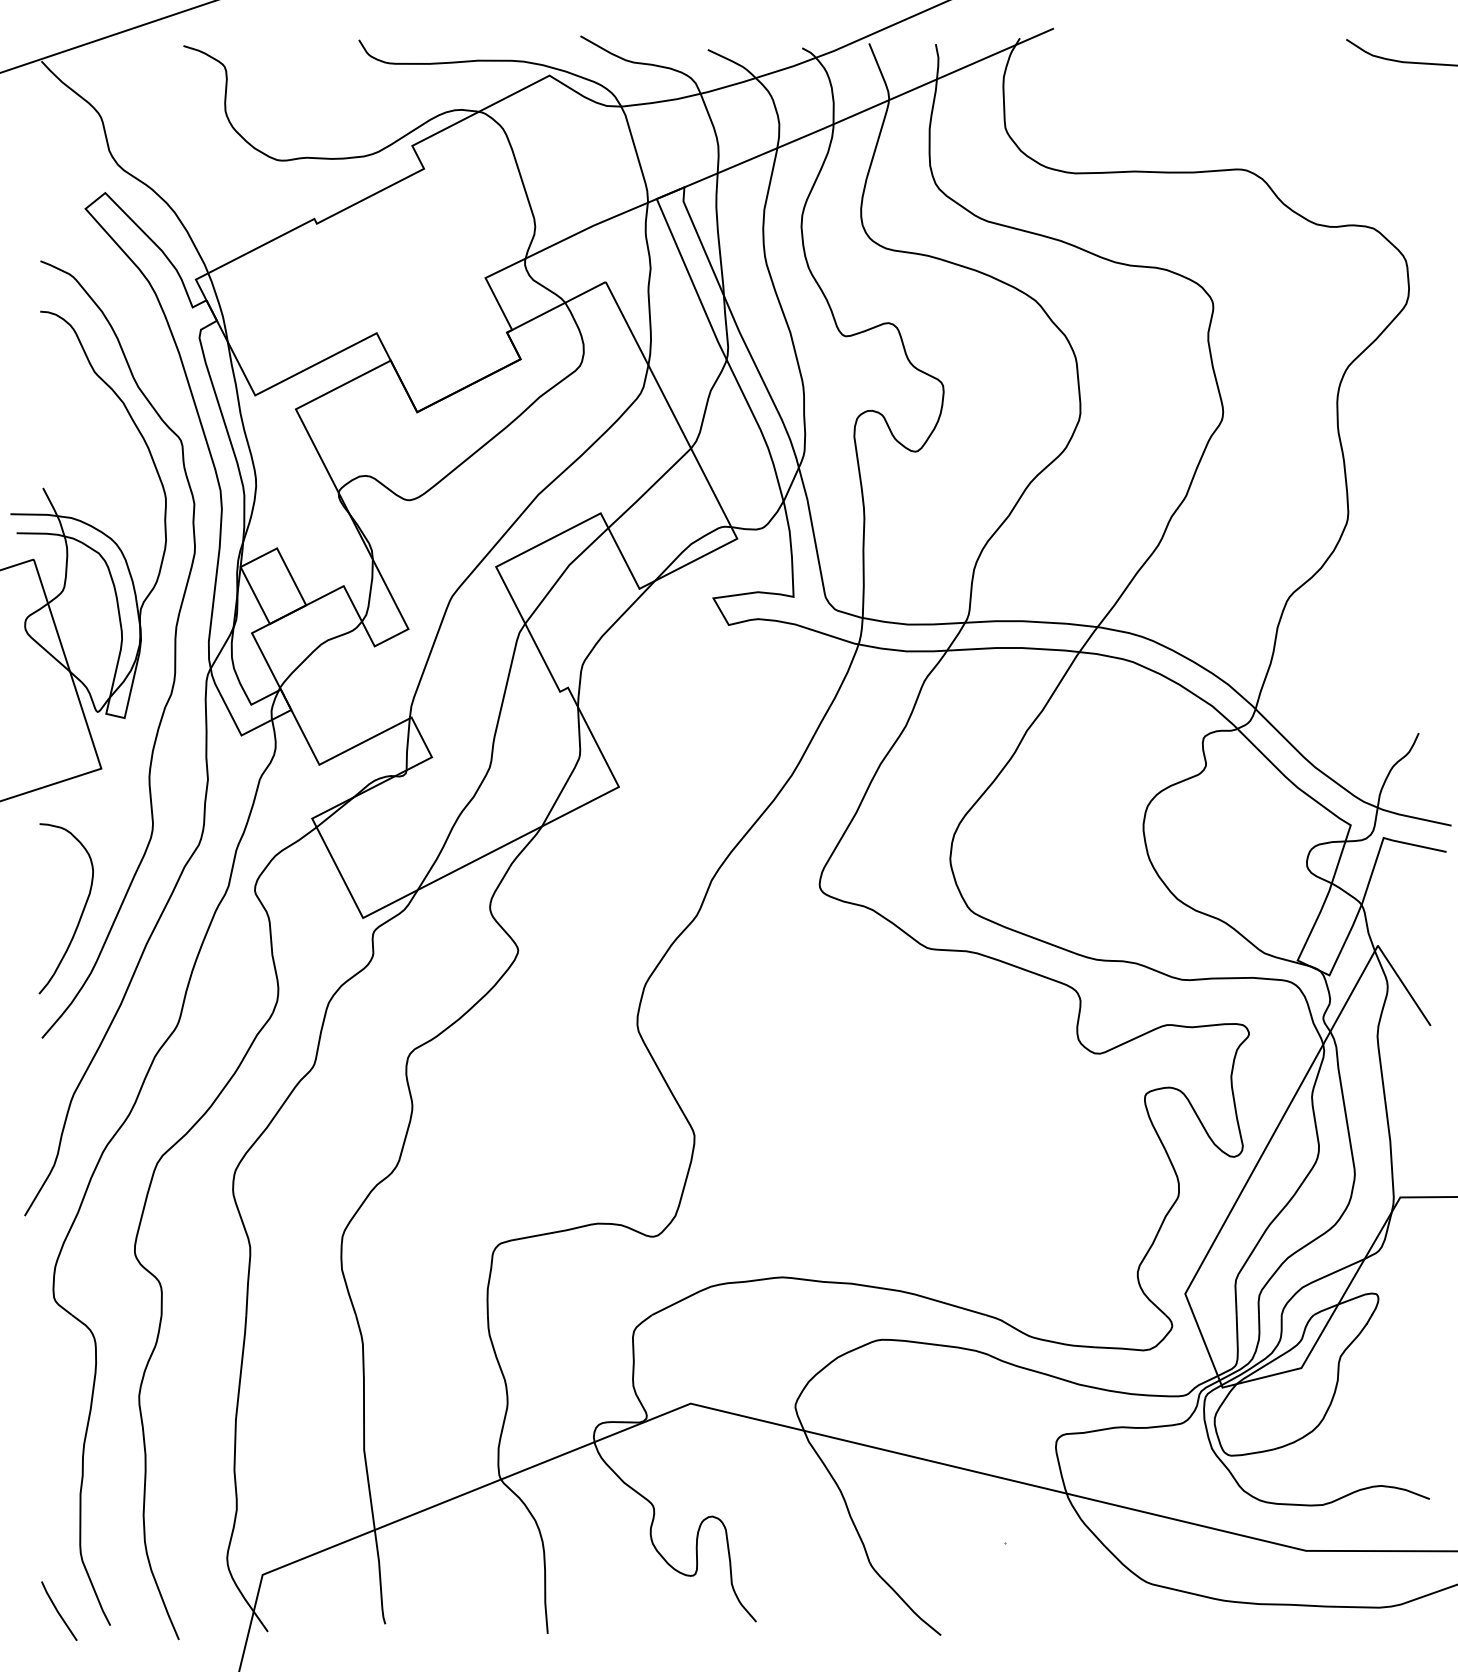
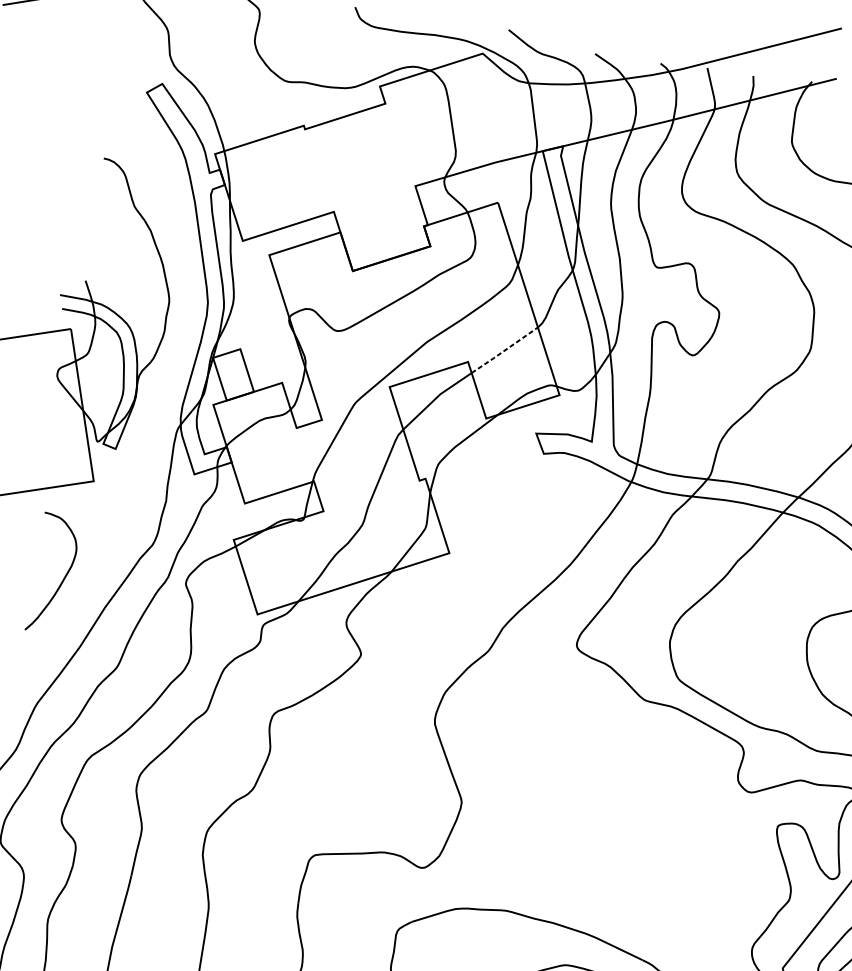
line: (649, 488) -> (504, 350), solid -> dashed
curve: (174, 649) -> (157, 407), removed

